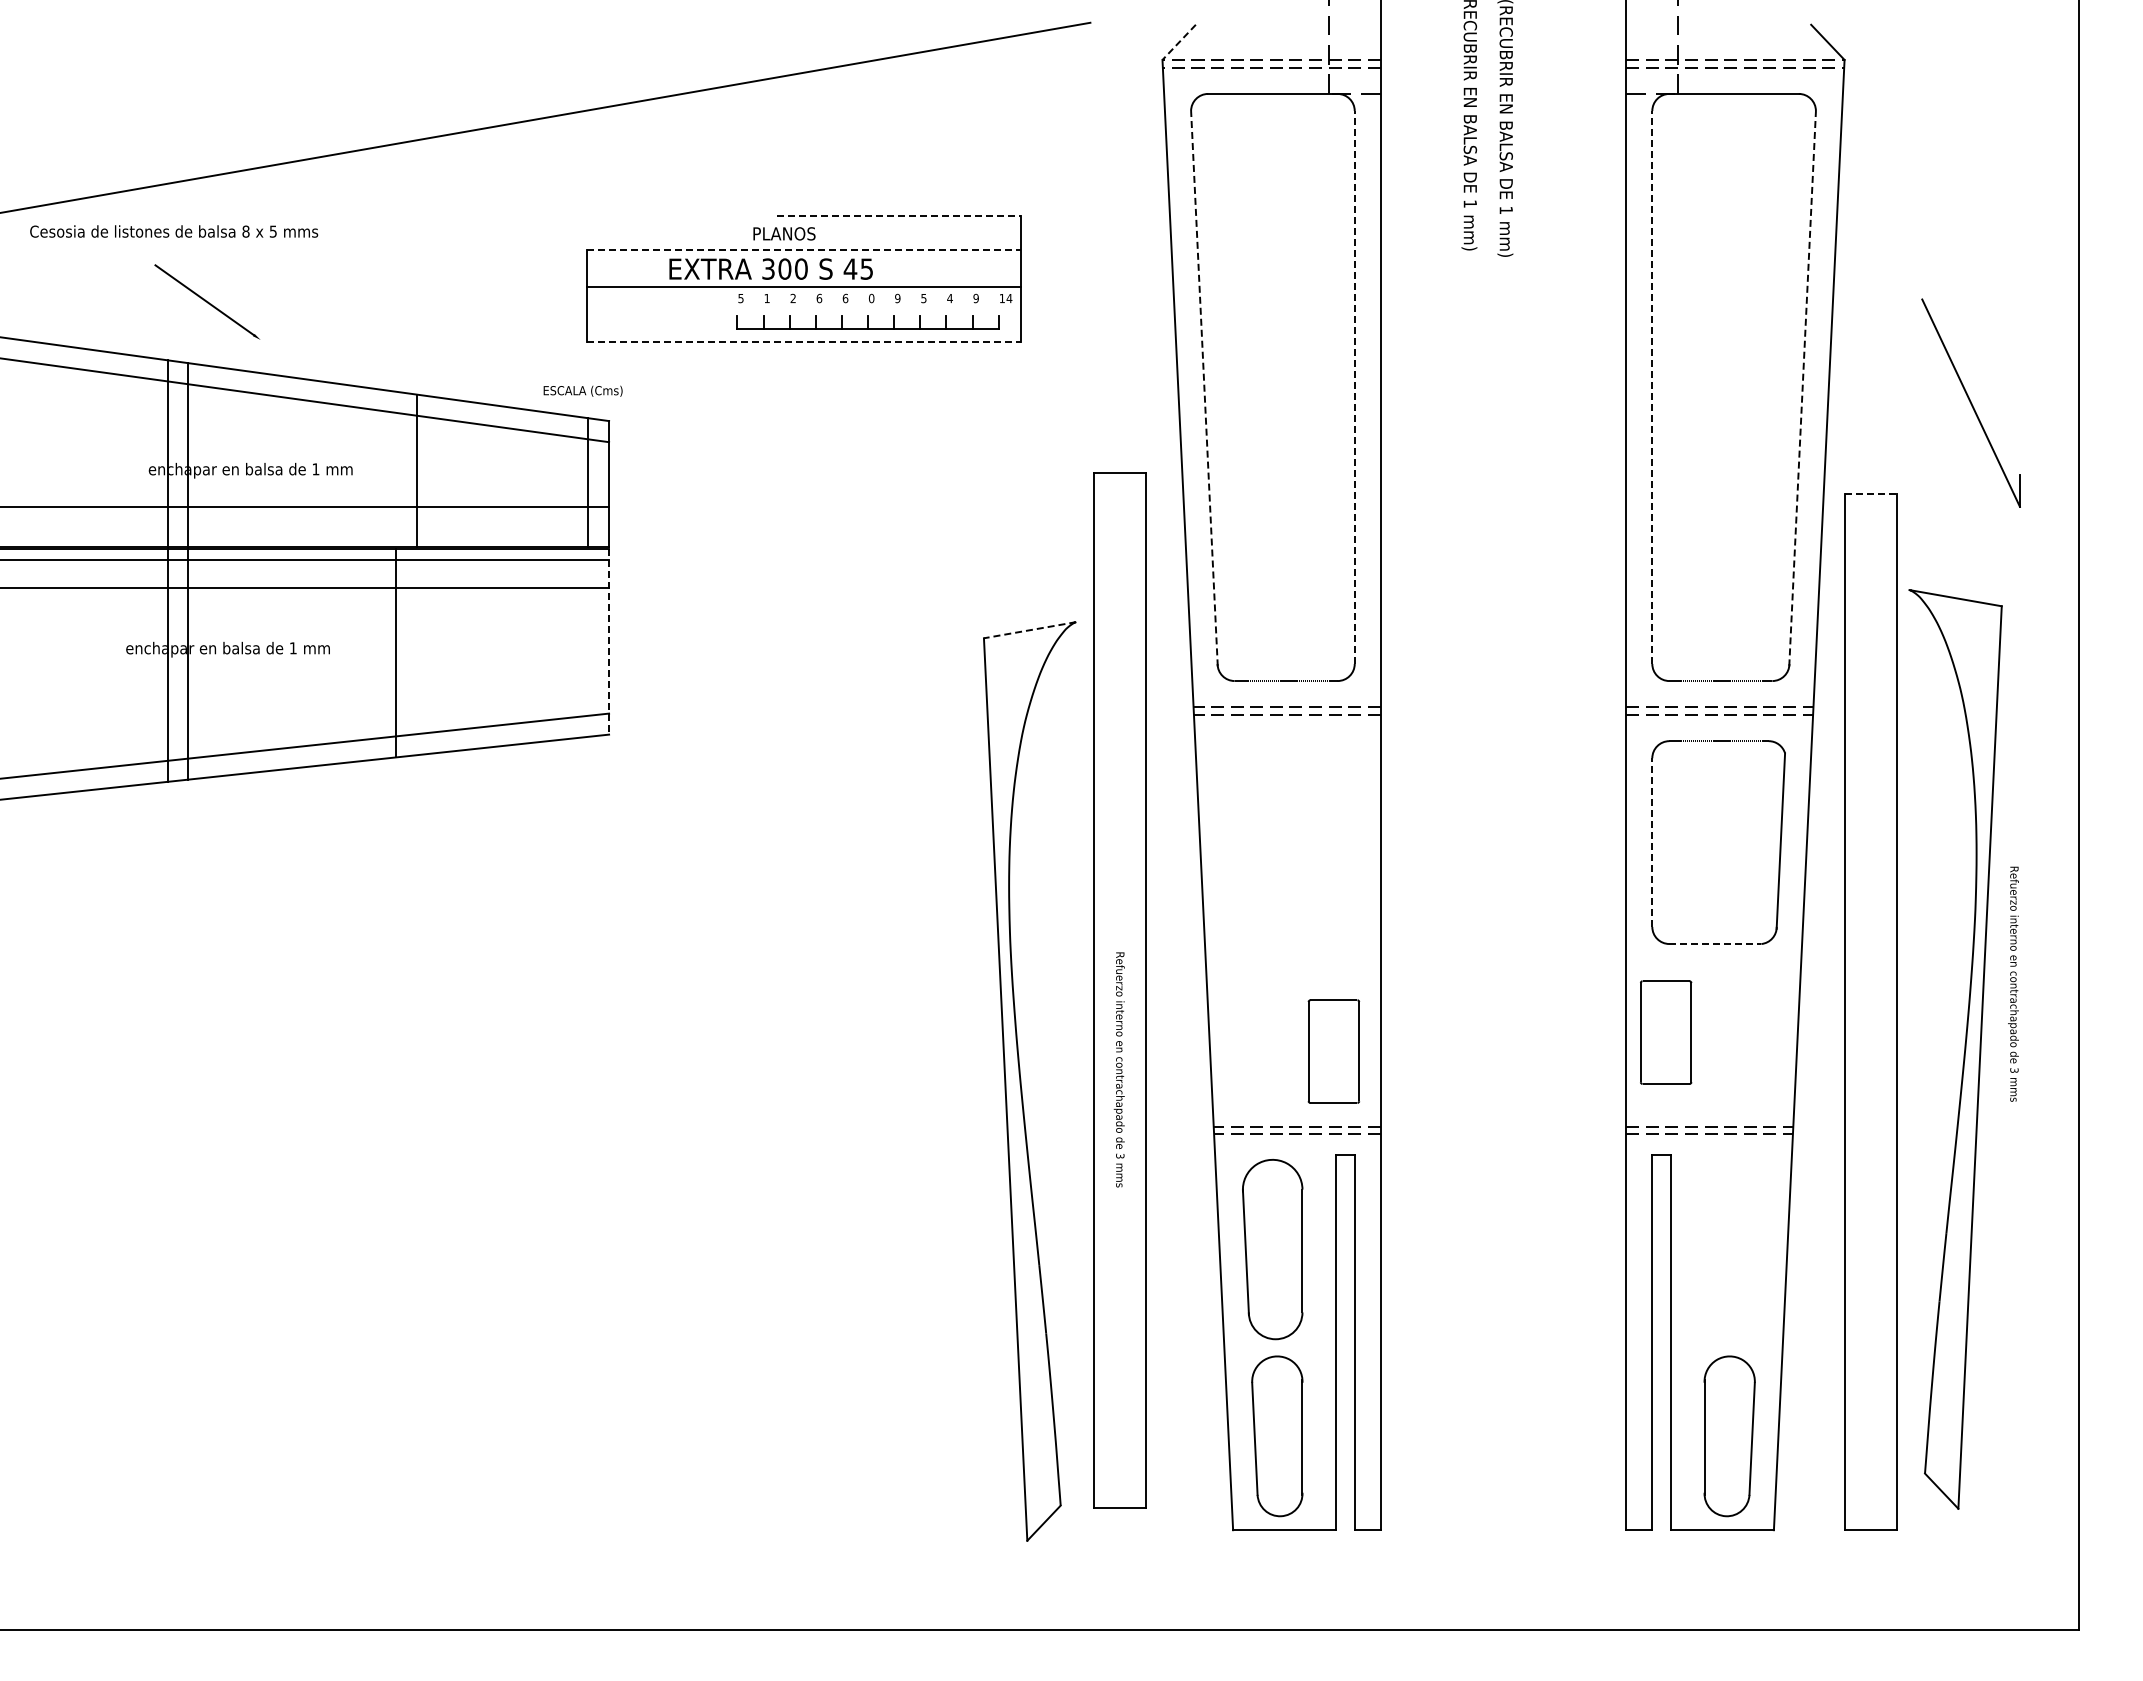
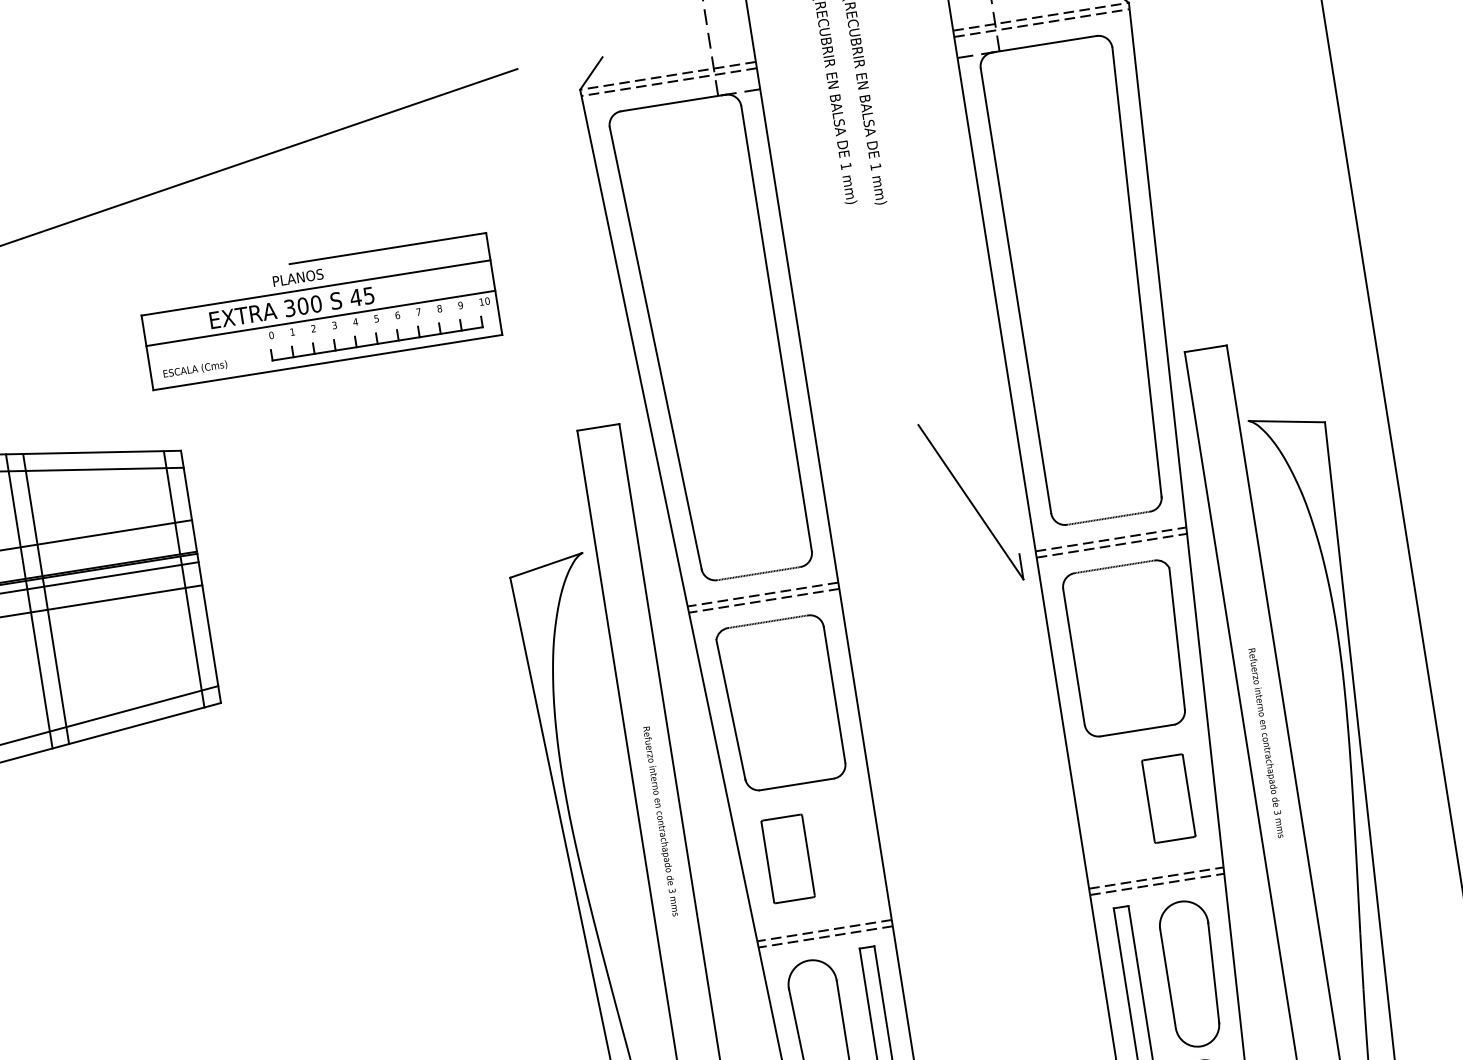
line: (1178, 42) -> (590, 73), dashed -> solid
line: (899, 215) -> (388, 248), dashed -> solid
line: (804, 249) -> (316, 287), dashed -> solid
text: (740, 298) -> (271, 335), 5 -> 0
text: (819, 298) -> (334, 325), 6 -> 3
text: (845, 298) -> (355, 322), 6 -> 4
text: (871, 298) -> (376, 318), 0 -> 5
text: (897, 298) -> (397, 315), 9 -> 6
text: (923, 298) -> (418, 312), 5 -> 7
text: (949, 298) -> (439, 308), 4 -> 8
text: (1009, 298) -> (487, 301), 14 -> 10
line: (804, 342) -> (328, 362), dashed -> solid
line: (1354, 386) -> (776, 327), dashed -> solid
line: (1652, 386) -> (1016, 290), dashed -> solid
line: (1204, 388) -> (655, 348), dashed -> solid
line: (1802, 388) -> (1136, 272), dashed -> solid
text: (582, 390) -> (194, 368), moved
part: (1970, 402) -> (970, 501), moved
line: (396, 468) -> (16, 516), added
line: (1871, 494) -> (1205, 349), dashed -> solid
line: (1030, 630) -> (546, 565), dashed -> solid
line: (609, 641) -> (209, 628), dashed -> solid
line: (588, 642) -> (192, 631), added
line: (417, 652) -> (56, 661), added
part: (1227, 842) -> (732, 711), added
line: (1652, 842) -> (1074, 656), dashed -> solid
line: (1715, 944) -> (1137, 730), dashed -> solid
text: (2013, 983) -> (1265, 742), moved
part: (1666, 1032) -> (1169, 798), moved
part: (1333, 1051) -> (787, 858), moved
text: (1118, 1069) -> (659, 821), moved
part: (1734, 1249) -> (1191, 973), added

